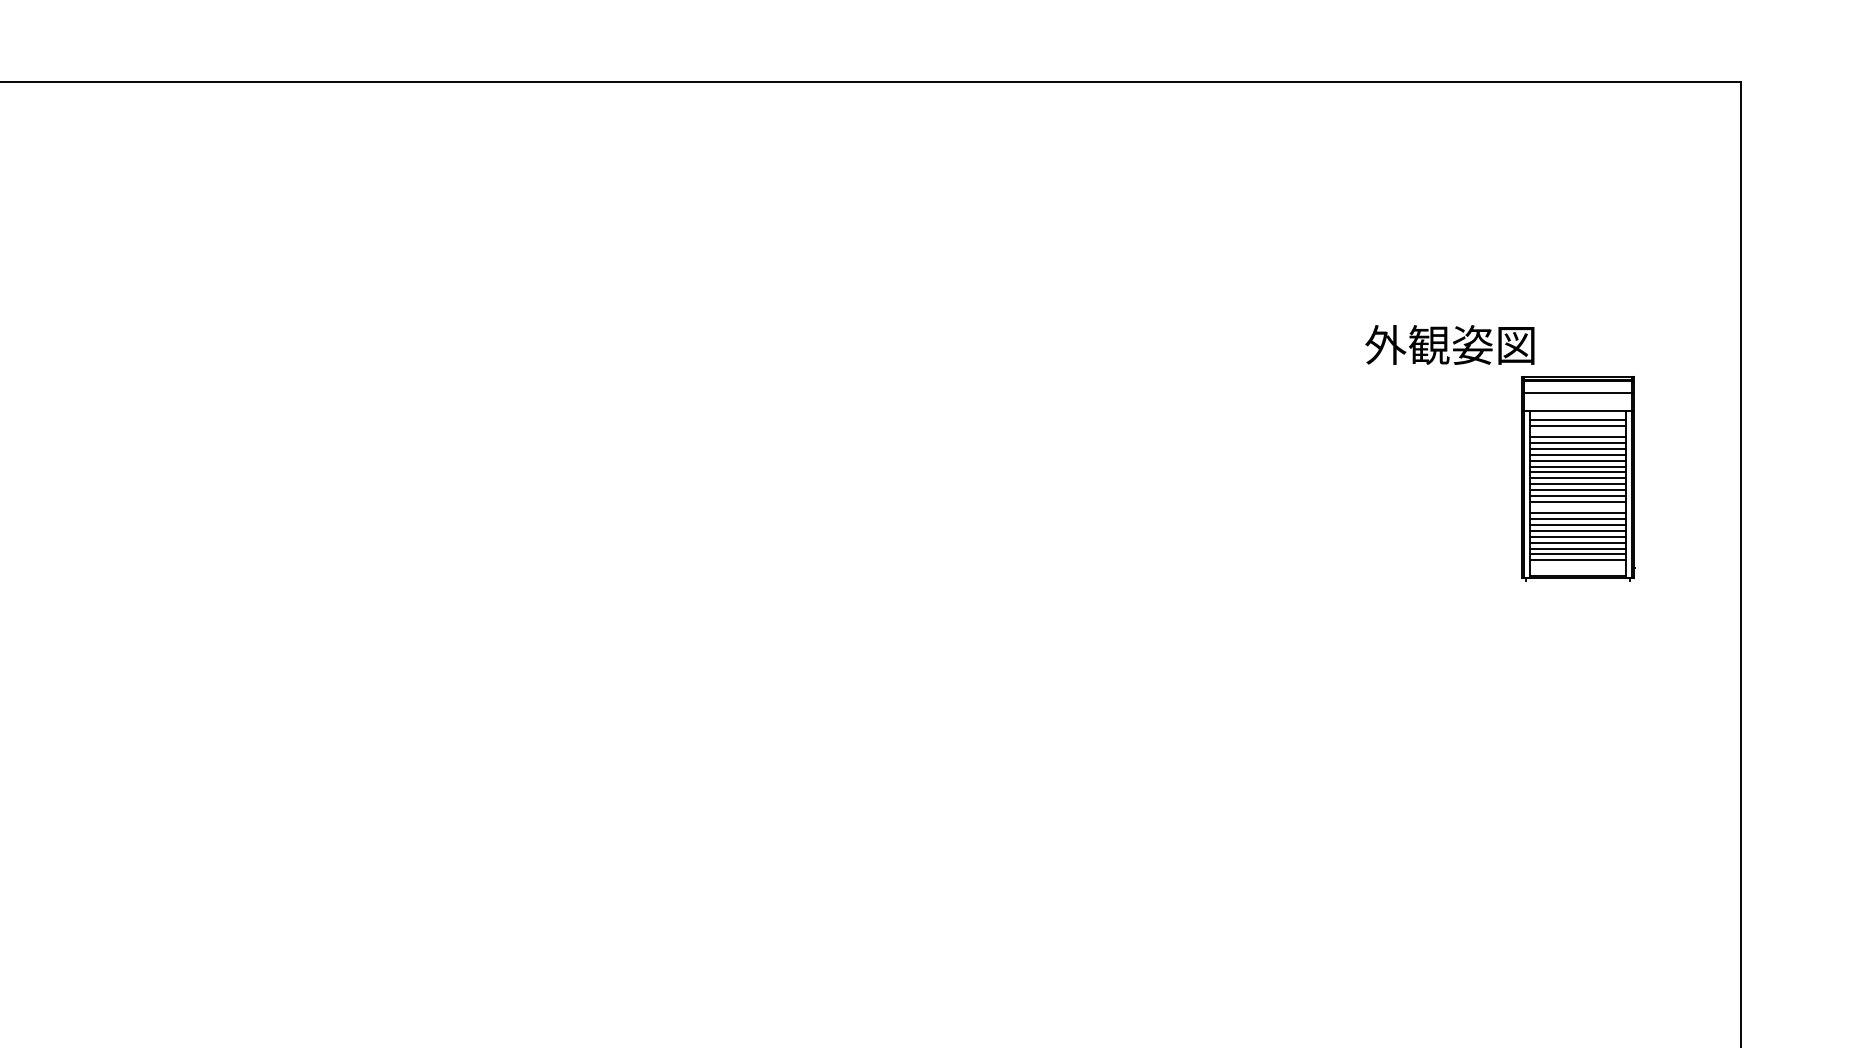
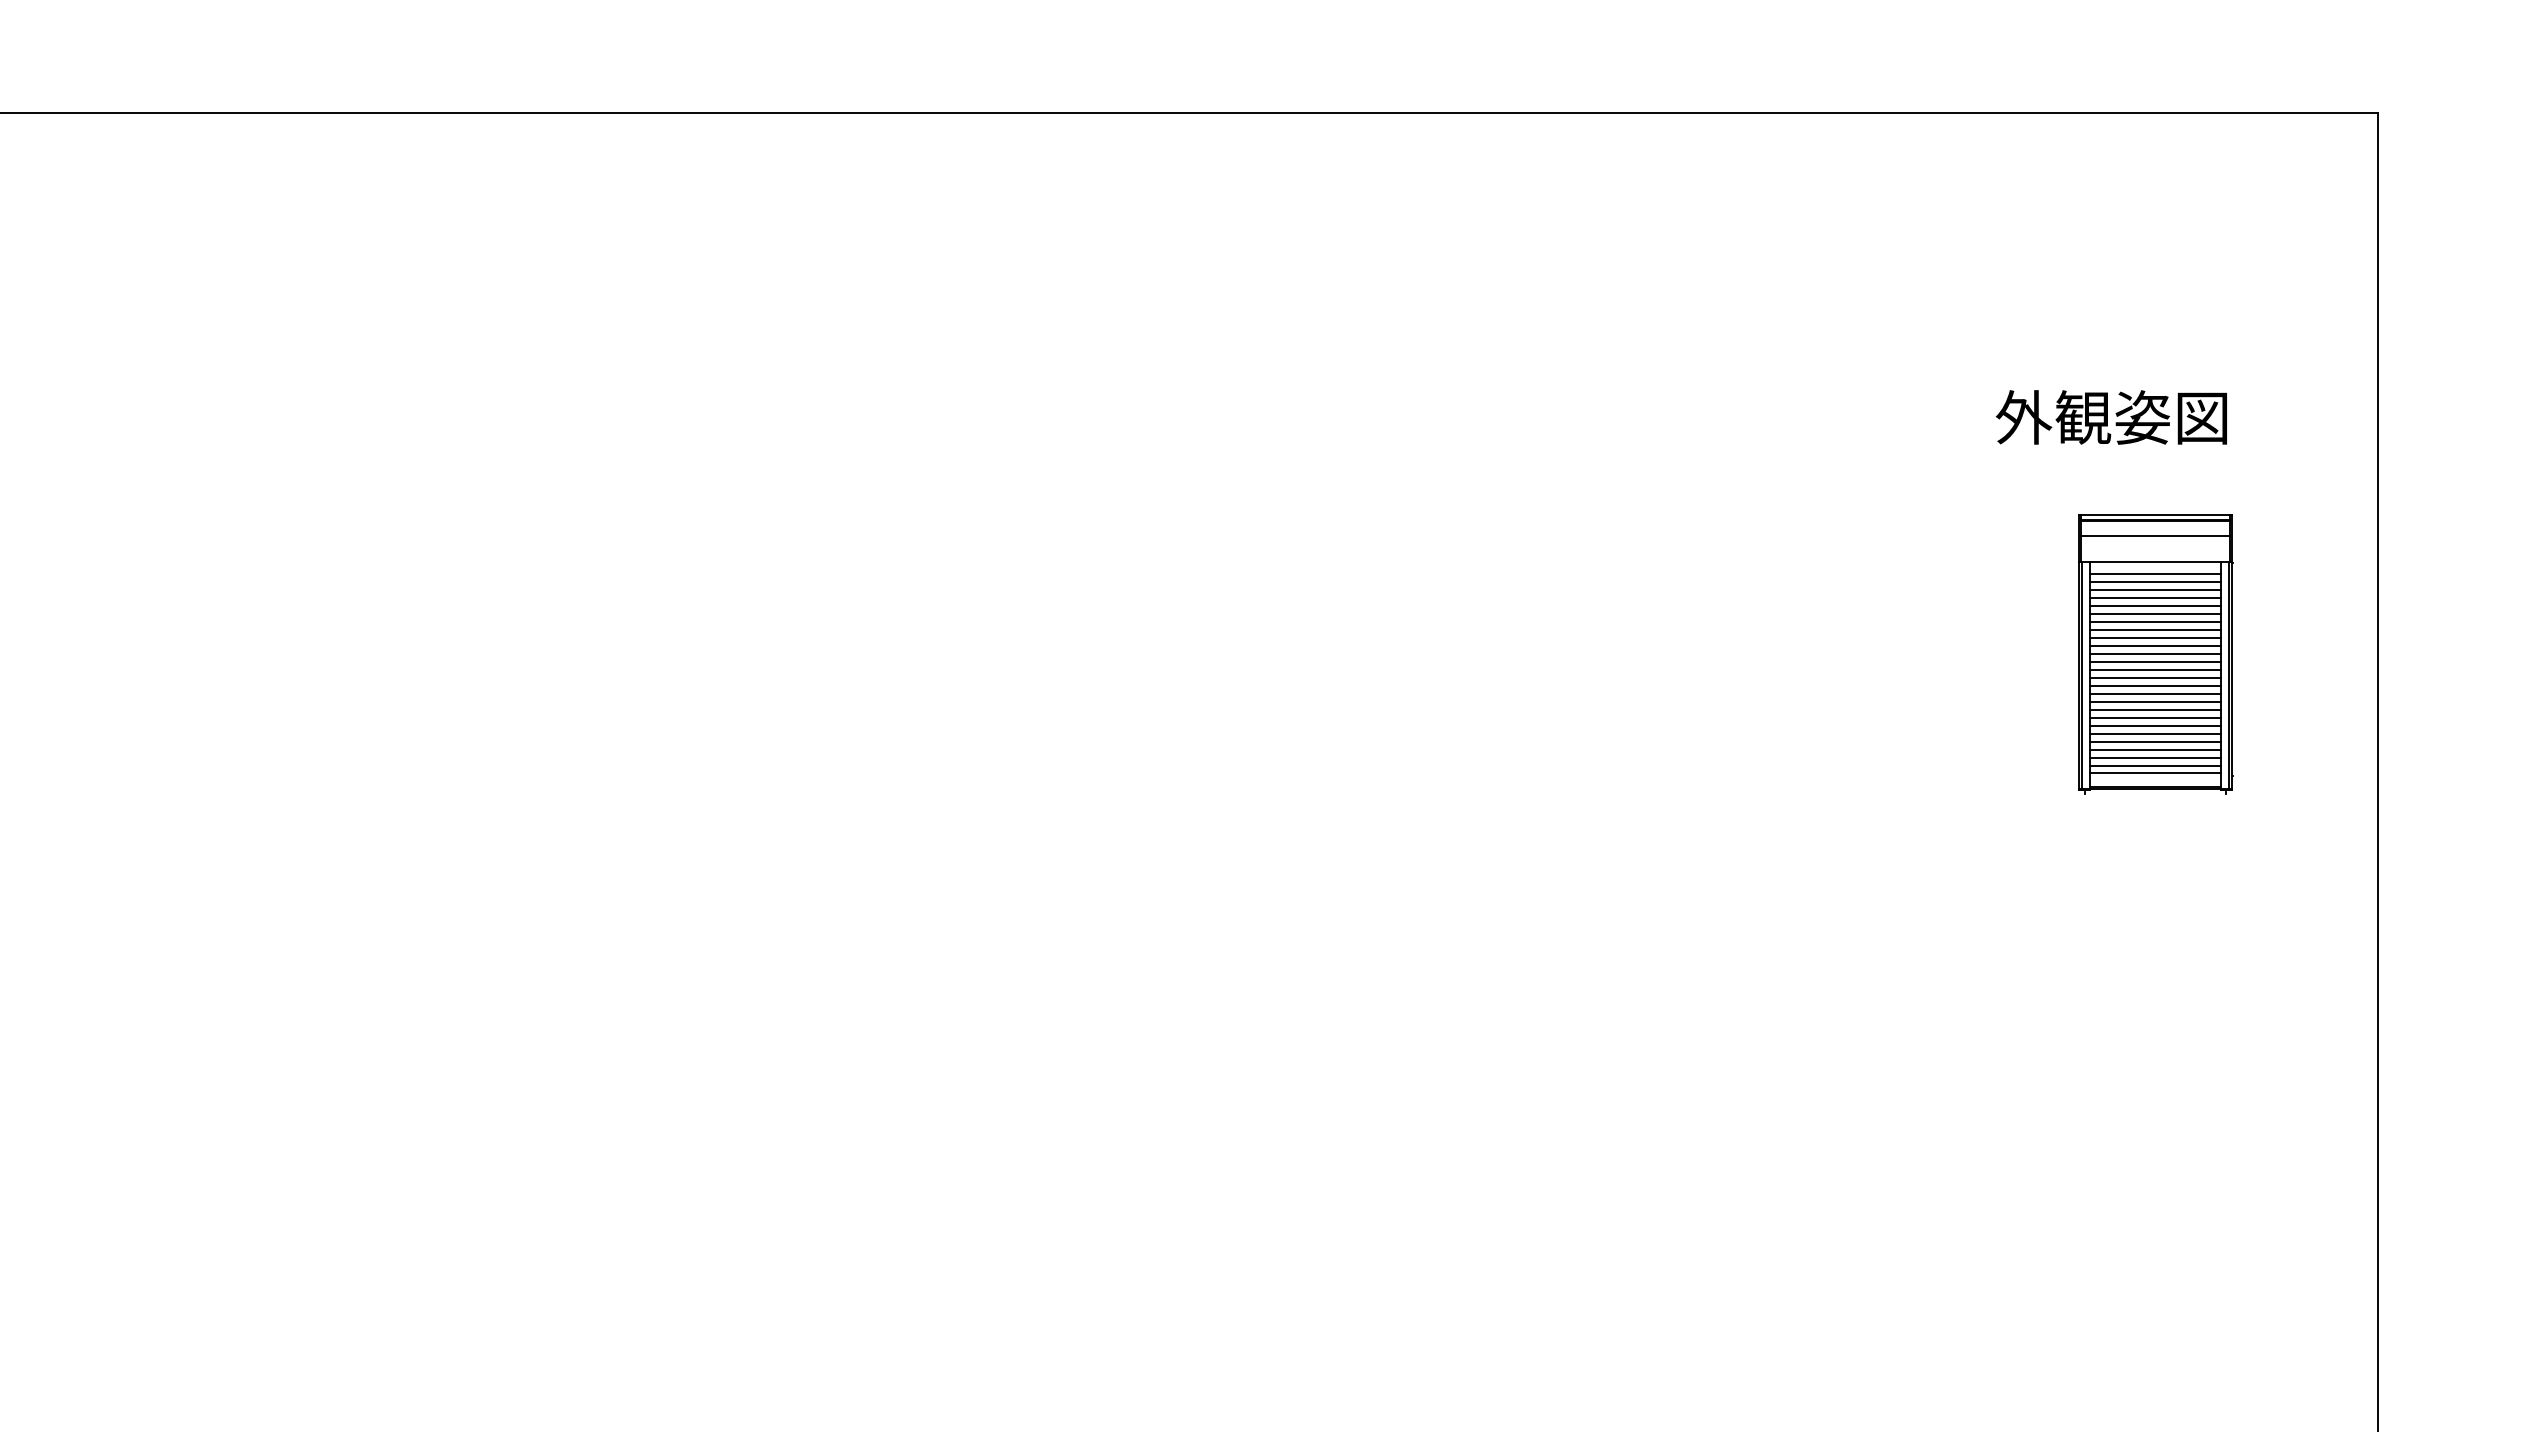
text: (1449, 345) -> (2110, 417), moved
line: (1577, 431) -> (2155, 589), added
line: (1577, 507) -> (2155, 693), added
line: (1577, 565) -> (2155, 772), added

